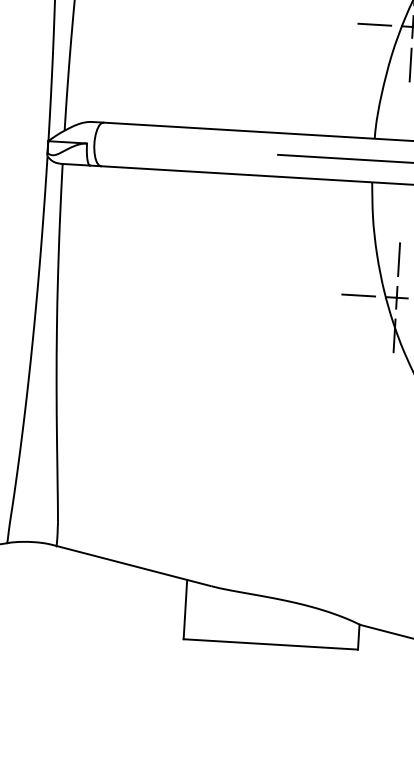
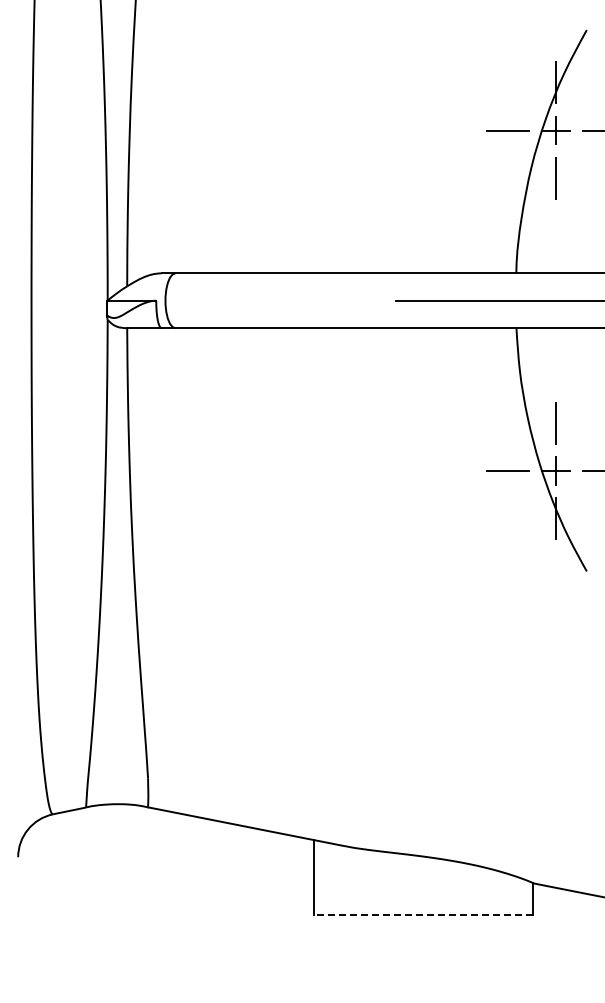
line: (270, 644) -> (423, 914), solid -> dashed

